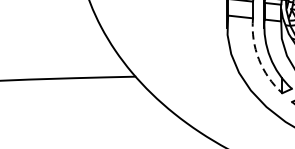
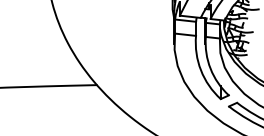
arc: (259, 59) -> (201, 70), dashed -> solid

